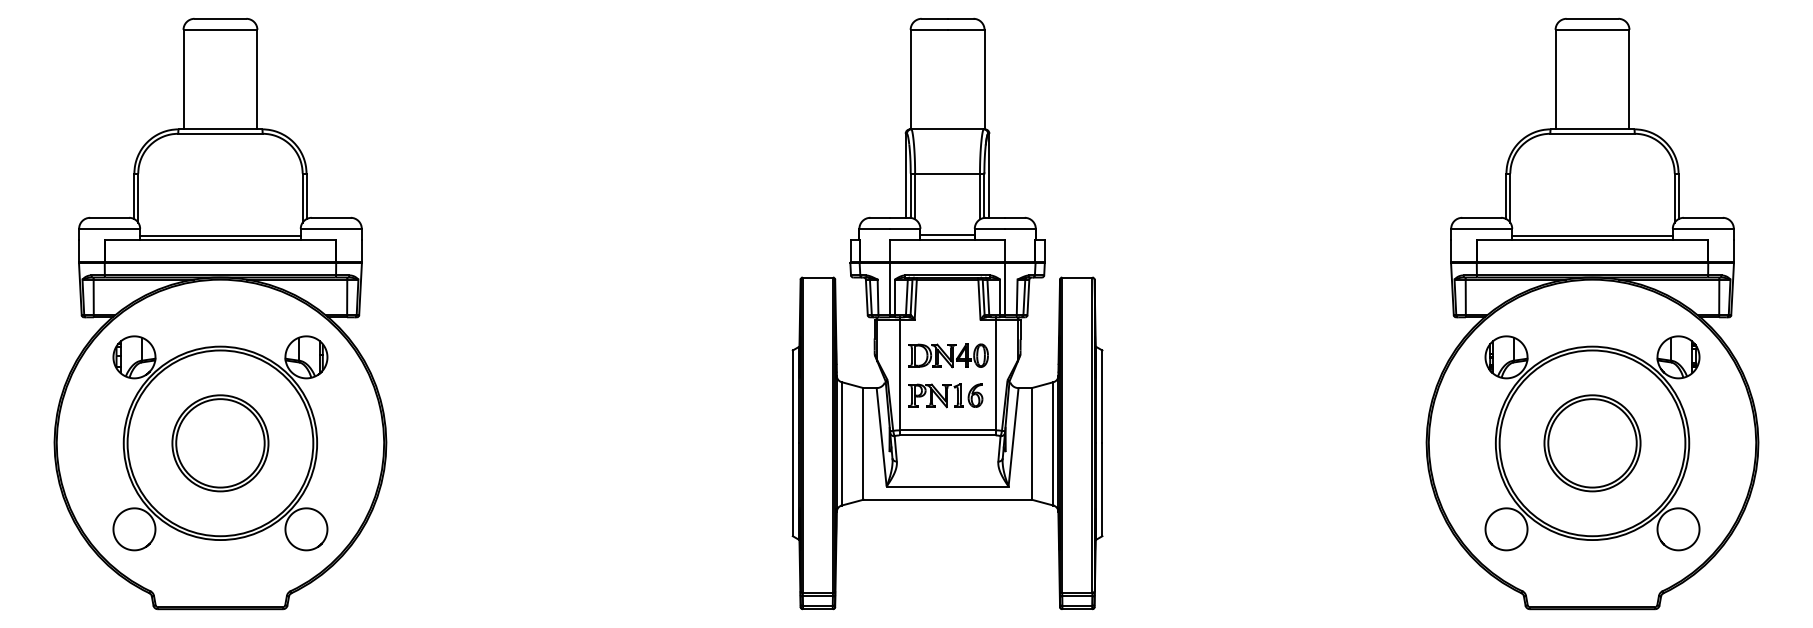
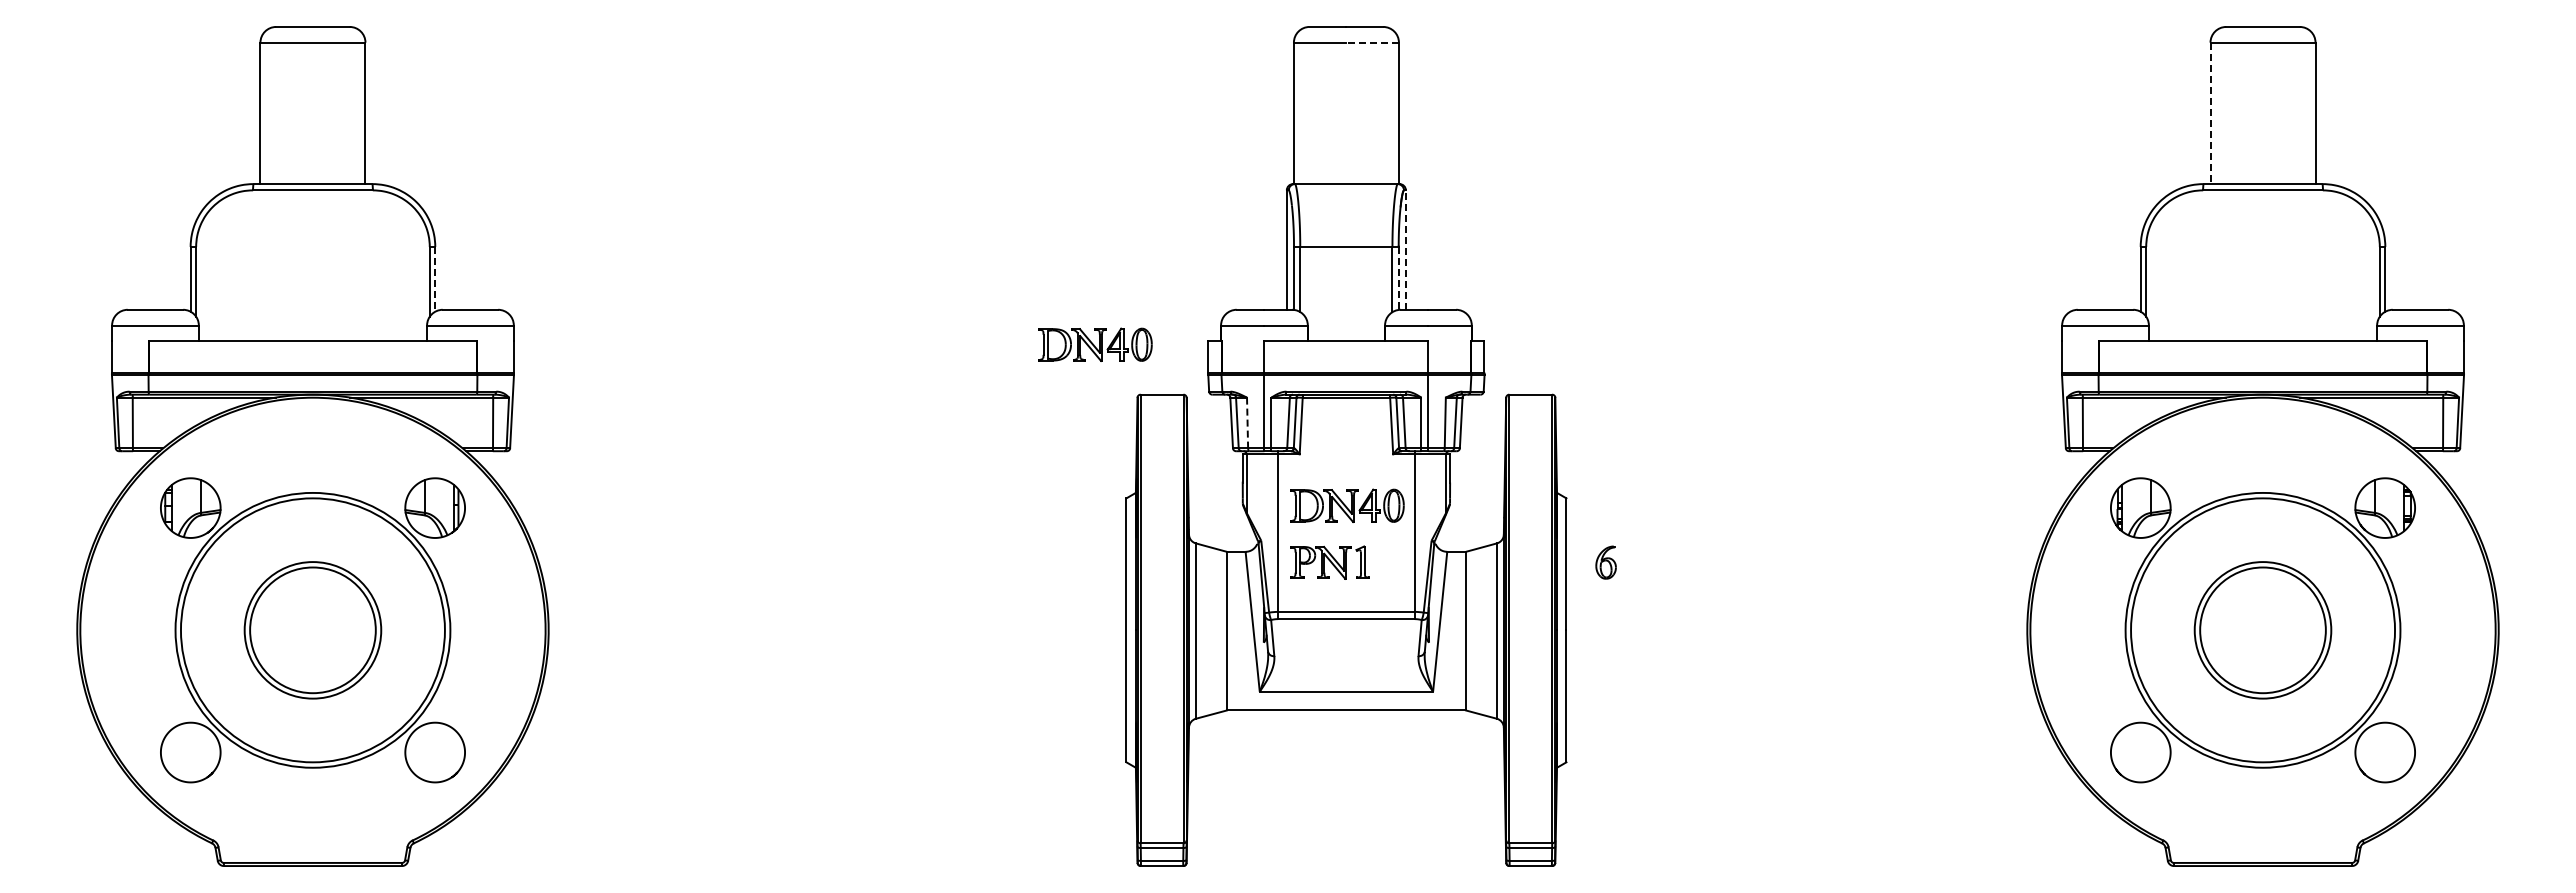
line: (965, 29) -> (1372, 42), solid -> dashed
line: (1555, 79) -> (2210, 113), solid -> dashed
line: (989, 176) -> (1405, 250), solid -> dashed
line: (984, 195) -> (1398, 278), solid -> dashed
line: (306, 196) -> (435, 279), solid -> dashed
line: (220, 235) -> (312, 334), removed
line: (947, 235) -> (1346, 334), removed
line: (1592, 235) -> (2262, 334), removed
part: (771, 242) -> (1095, 344), added
line: (878, 297) -> (1247, 423), solid -> dashed
part: (975, 395) -> (1605, 562), moved

